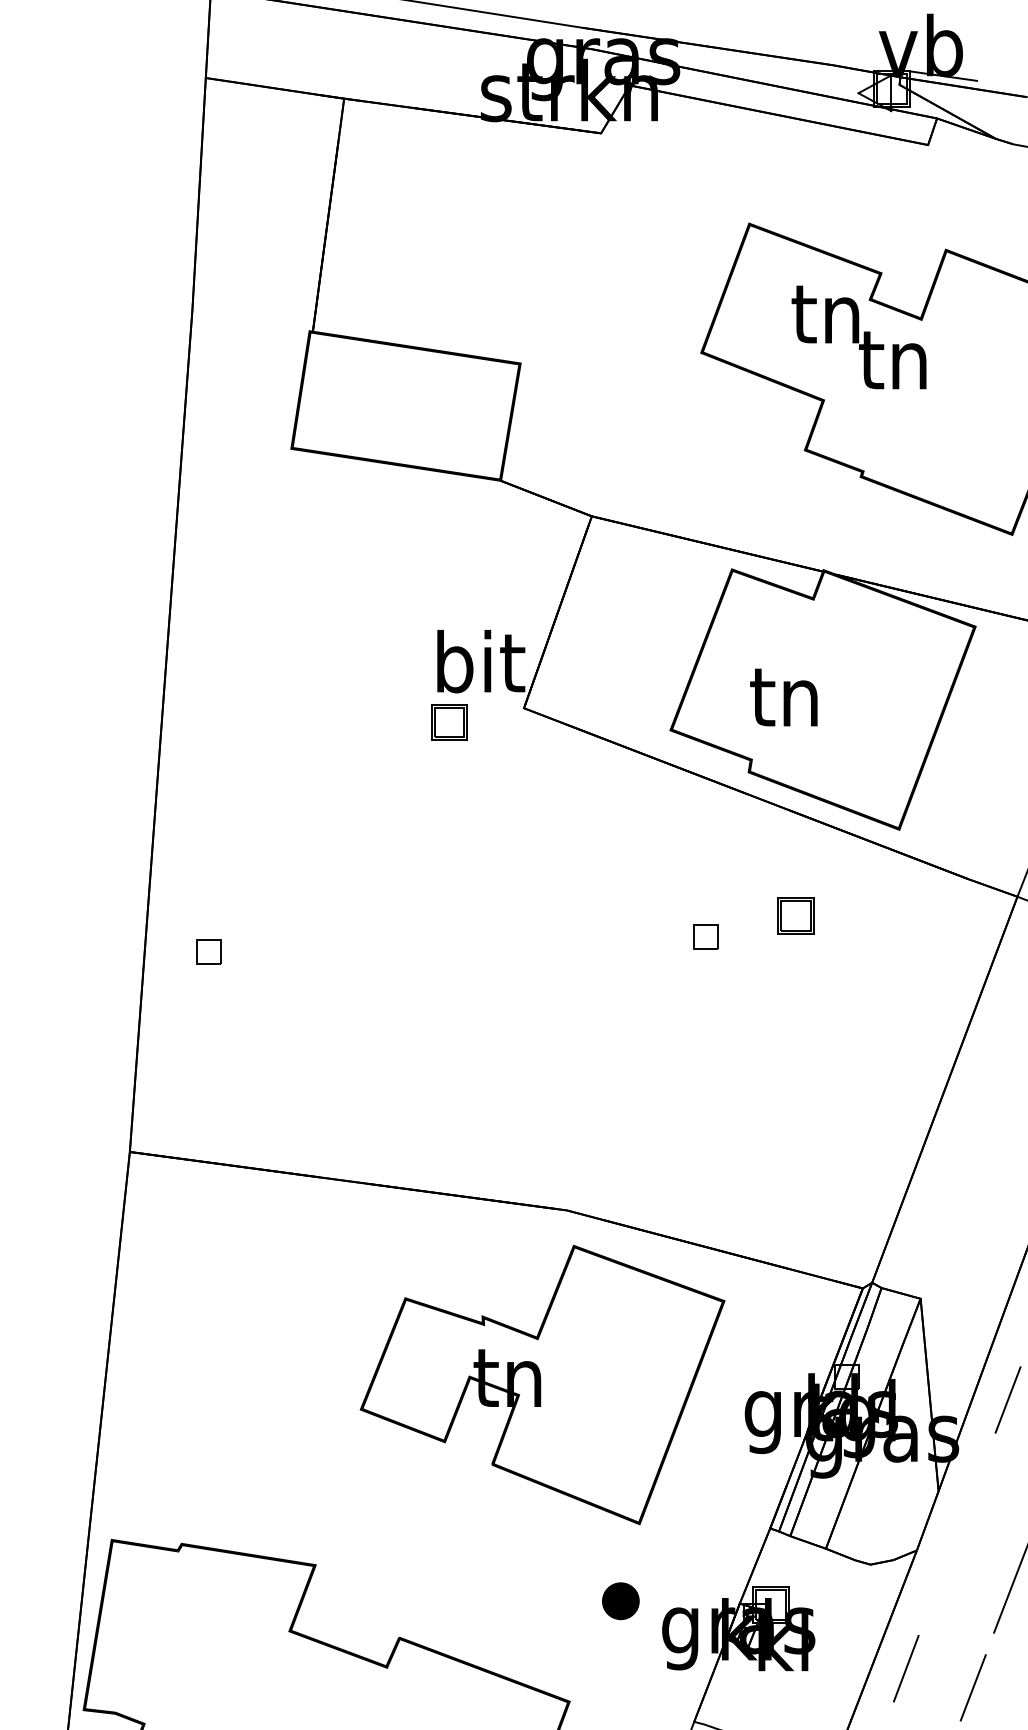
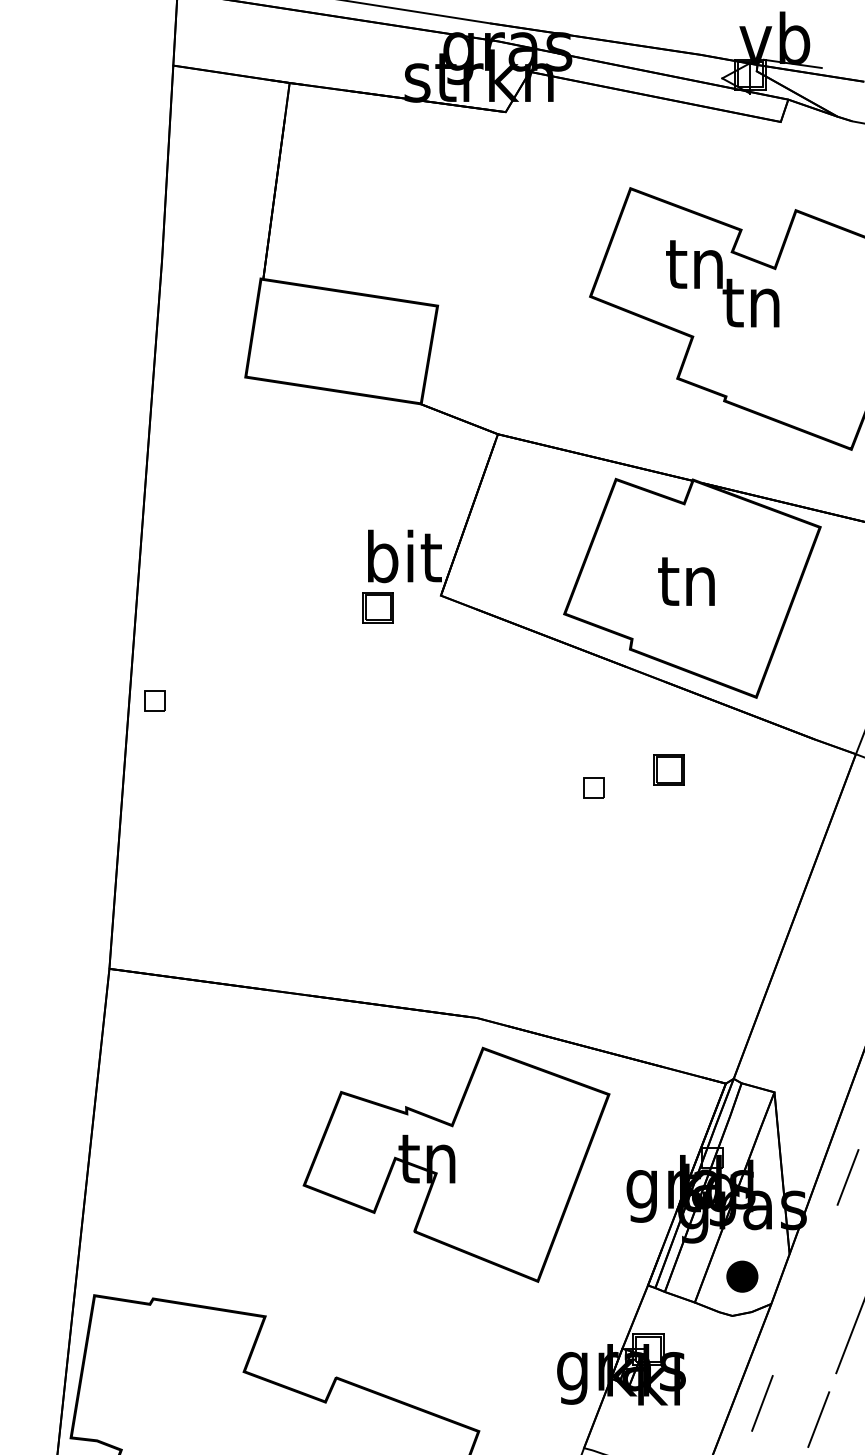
text: (783, 697) -> (686, 581), moved
part: (208, 950) -> (154, 700), moved
part: (621, 1600) -> (742, 1276), moved

